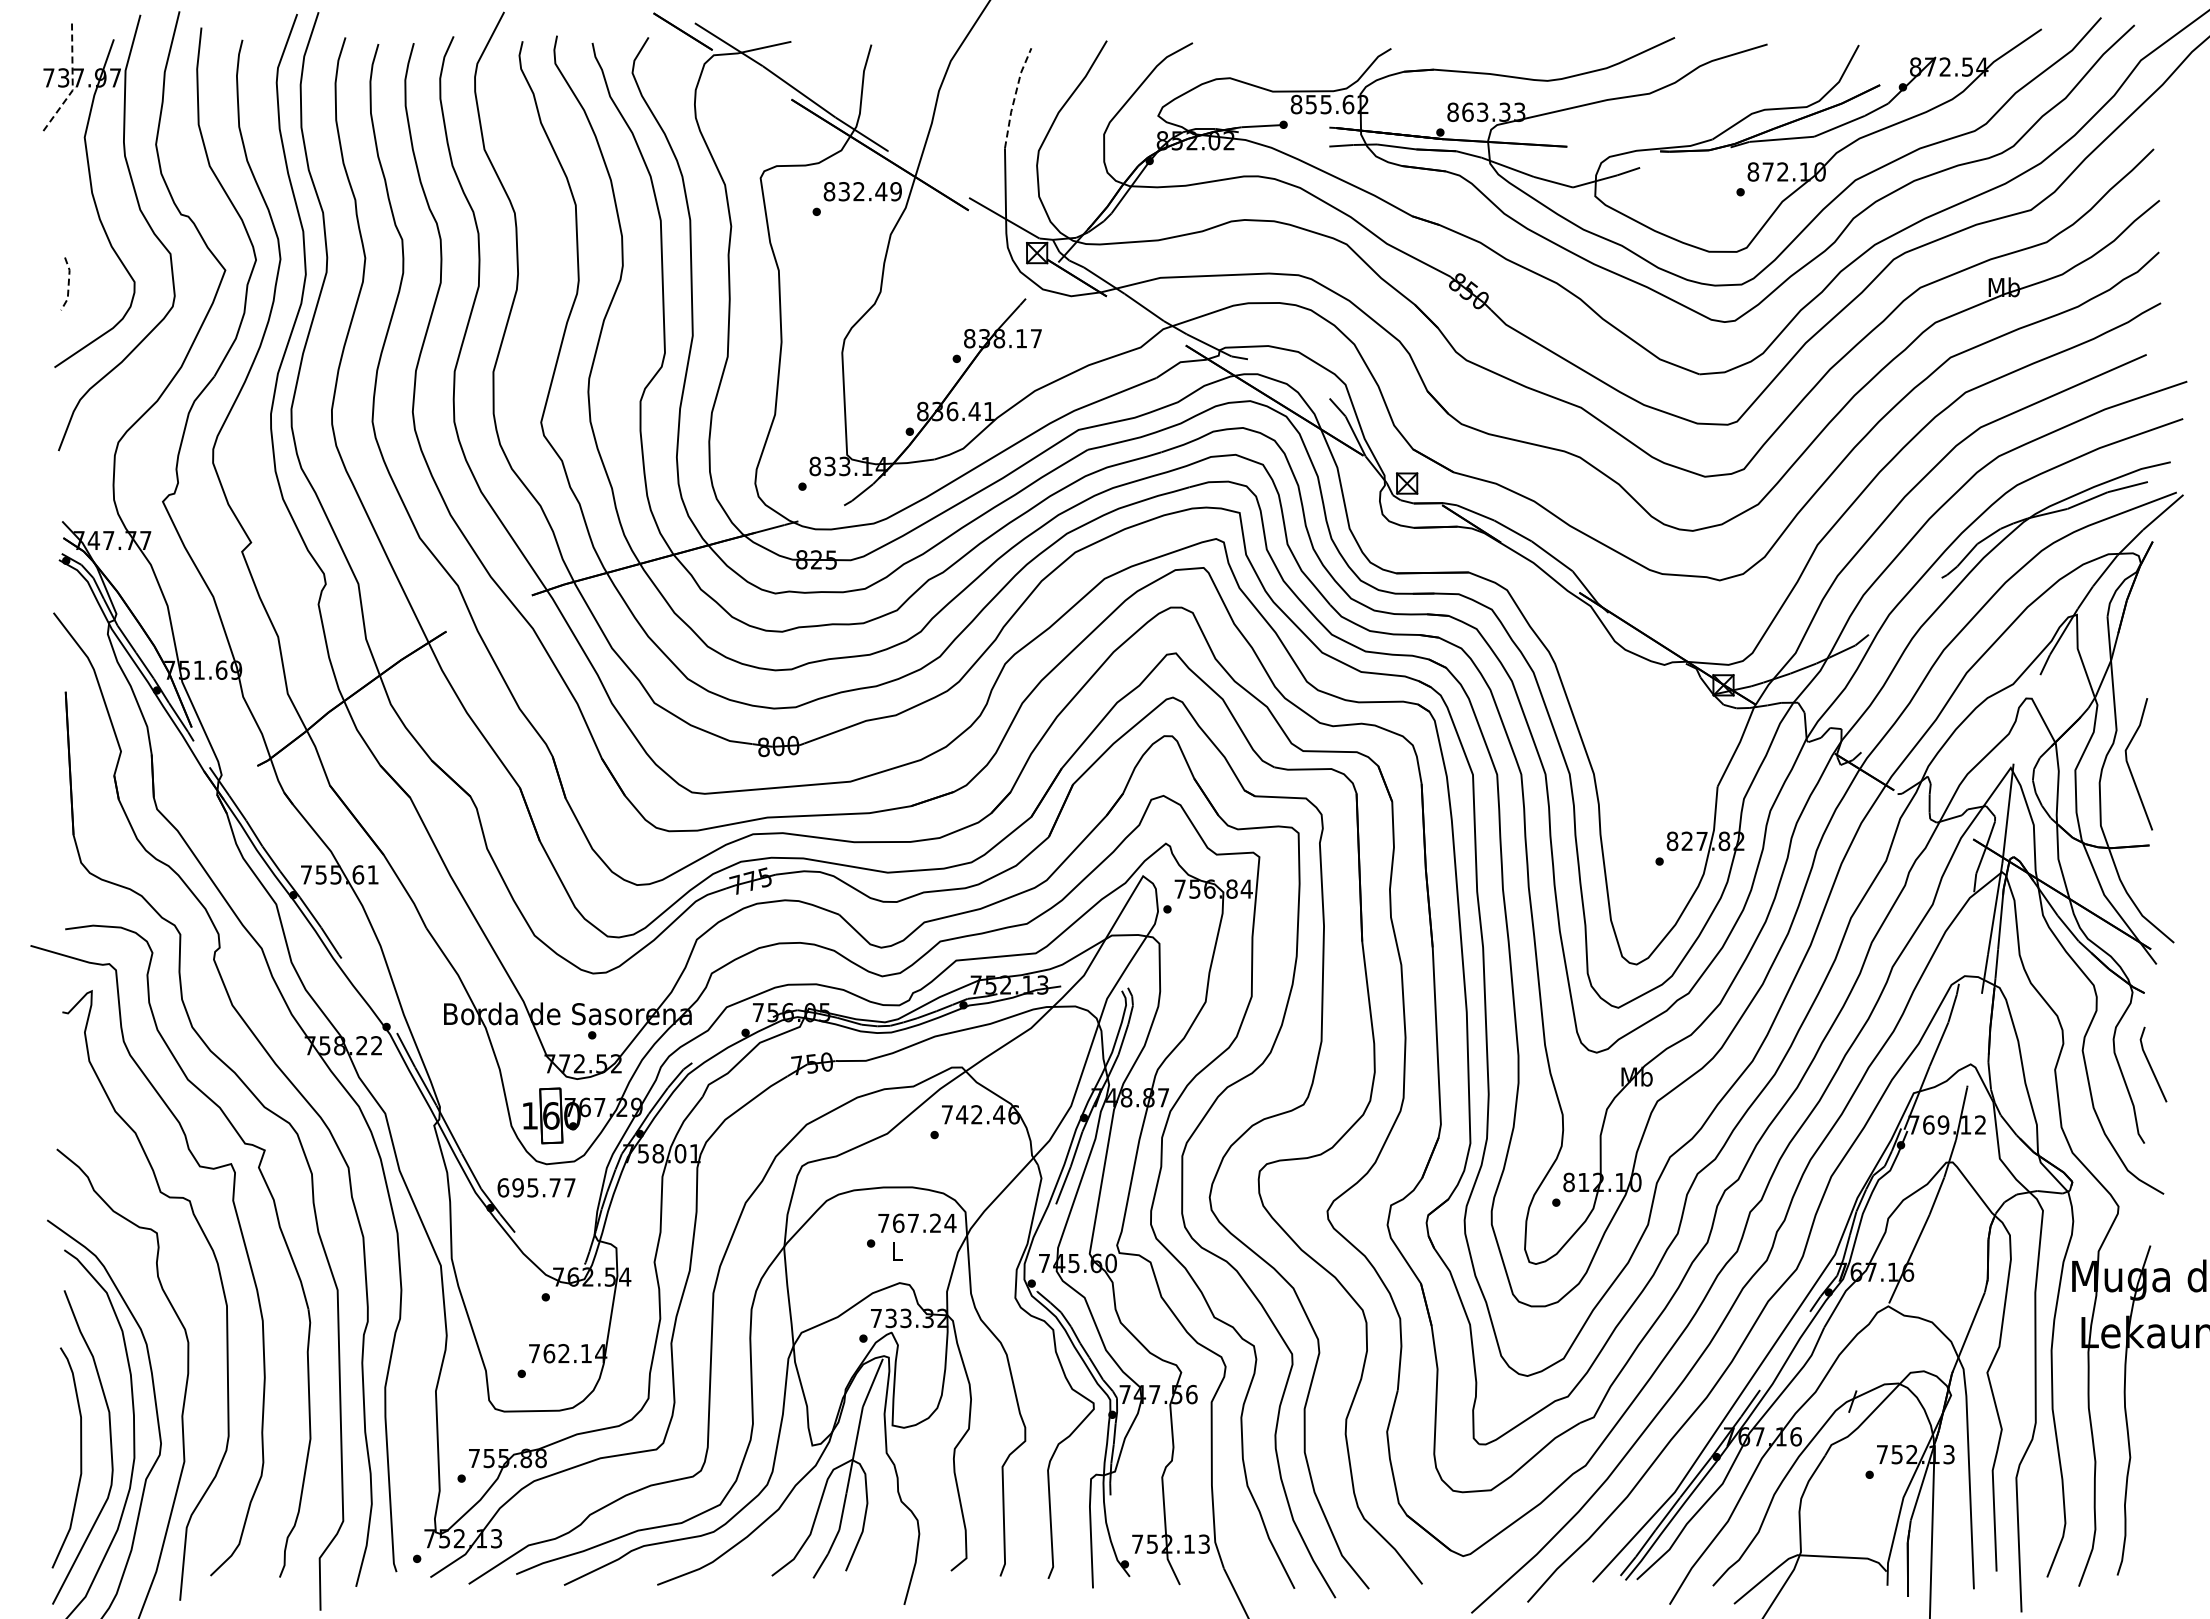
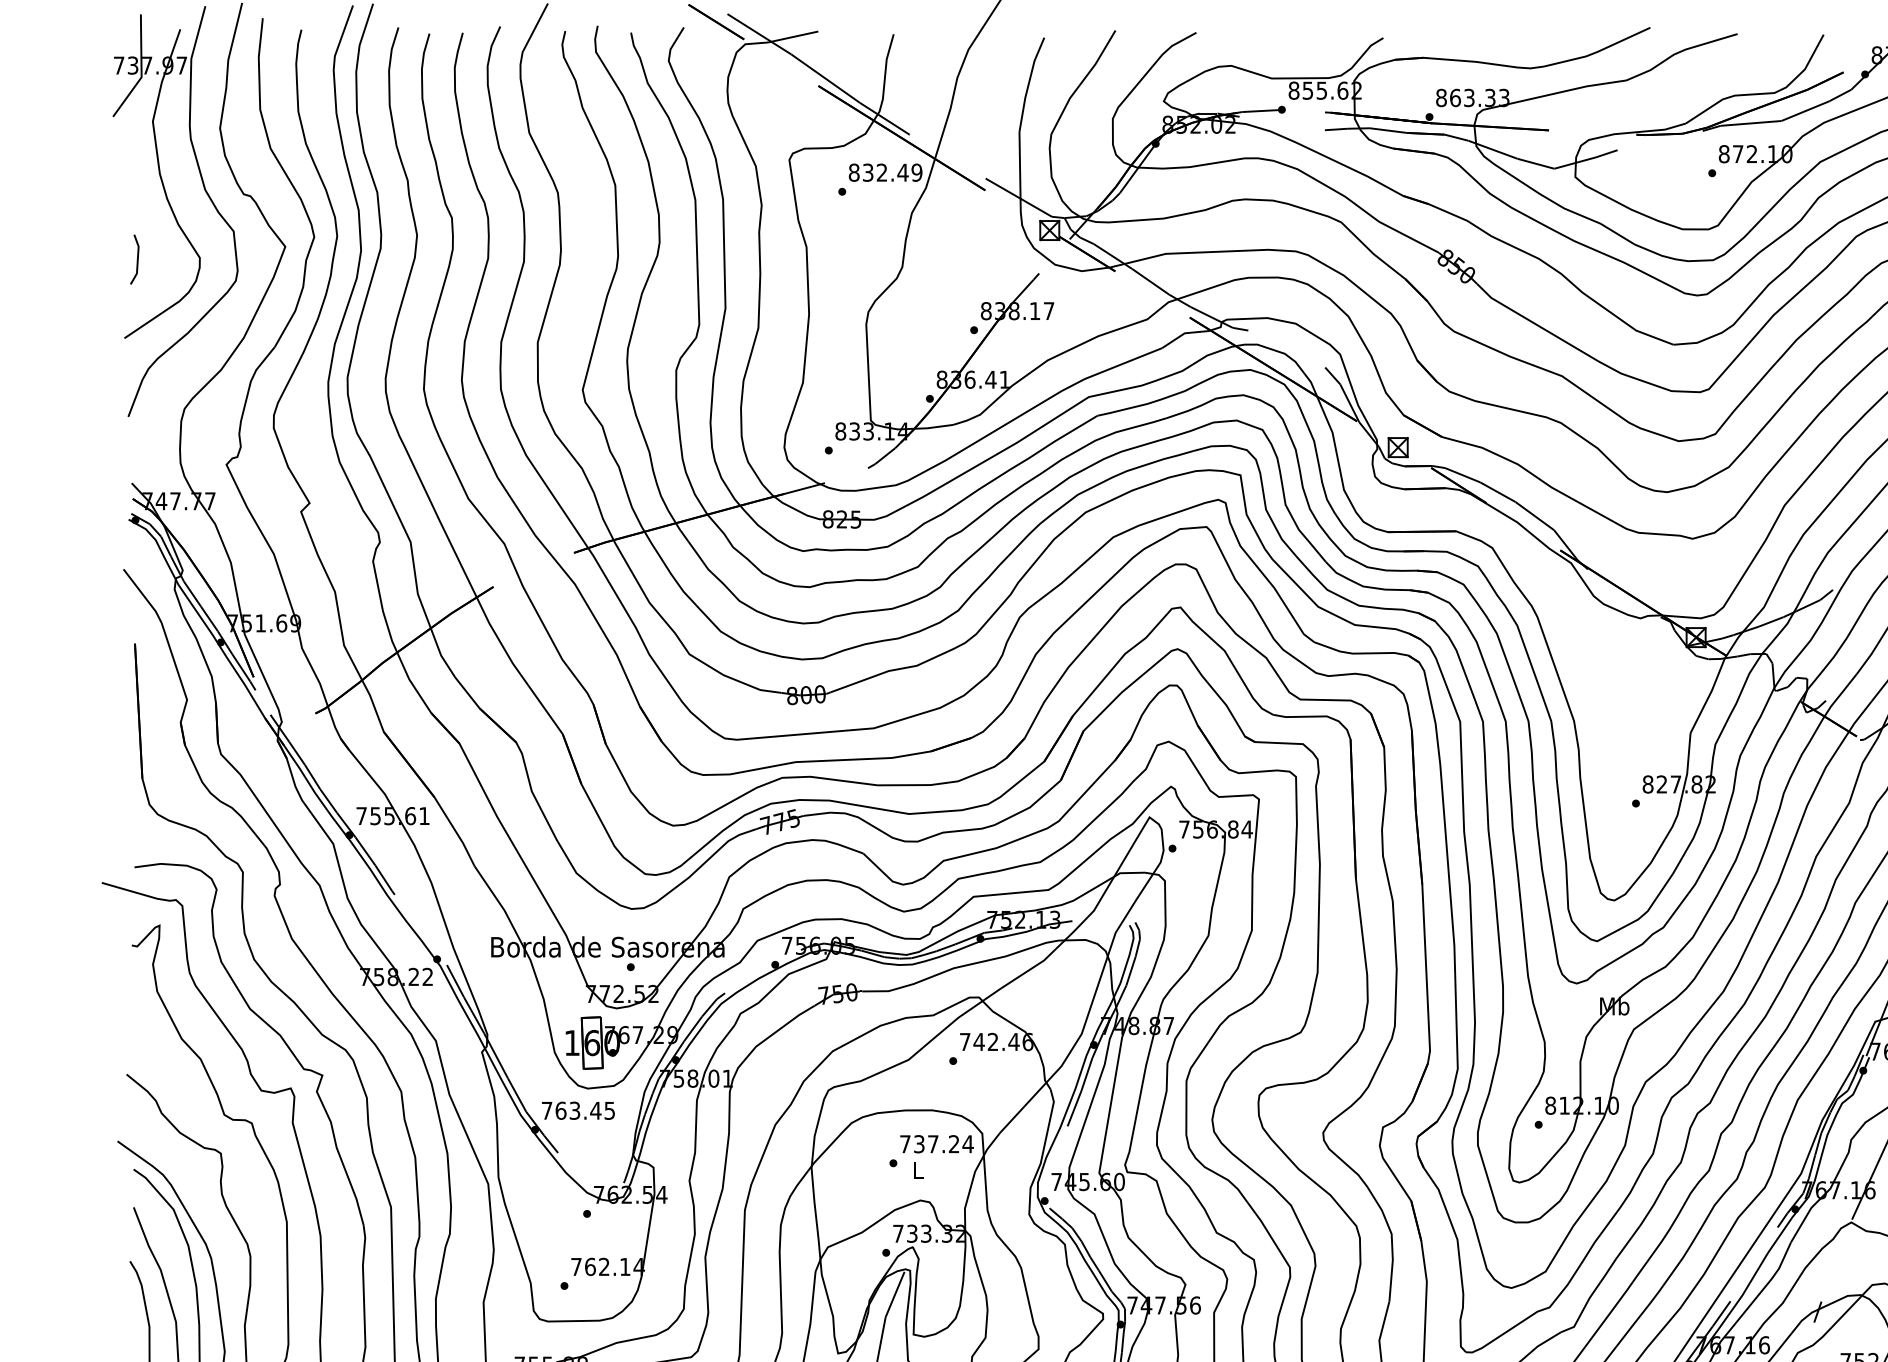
line: (72, 83) -> (141, 70), dashed -> solid
line: (1015, 96) -> (1029, 83), dashed -> solid
line: (68, 285) -> (137, 261), dashed -> solid
text: (536, 1187) -> (578, 1110), 695.77 -> 763.45
text: (898, 1223) -> (919, 1144), 767.24 -> 737.24

